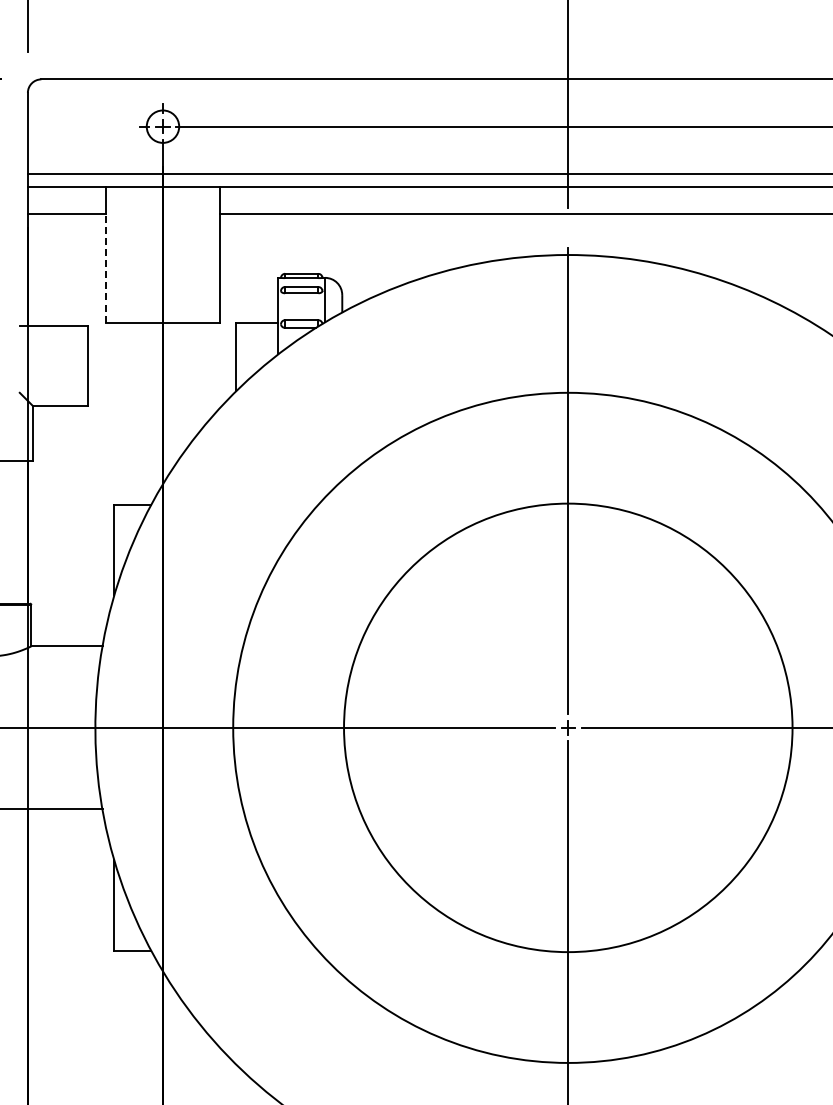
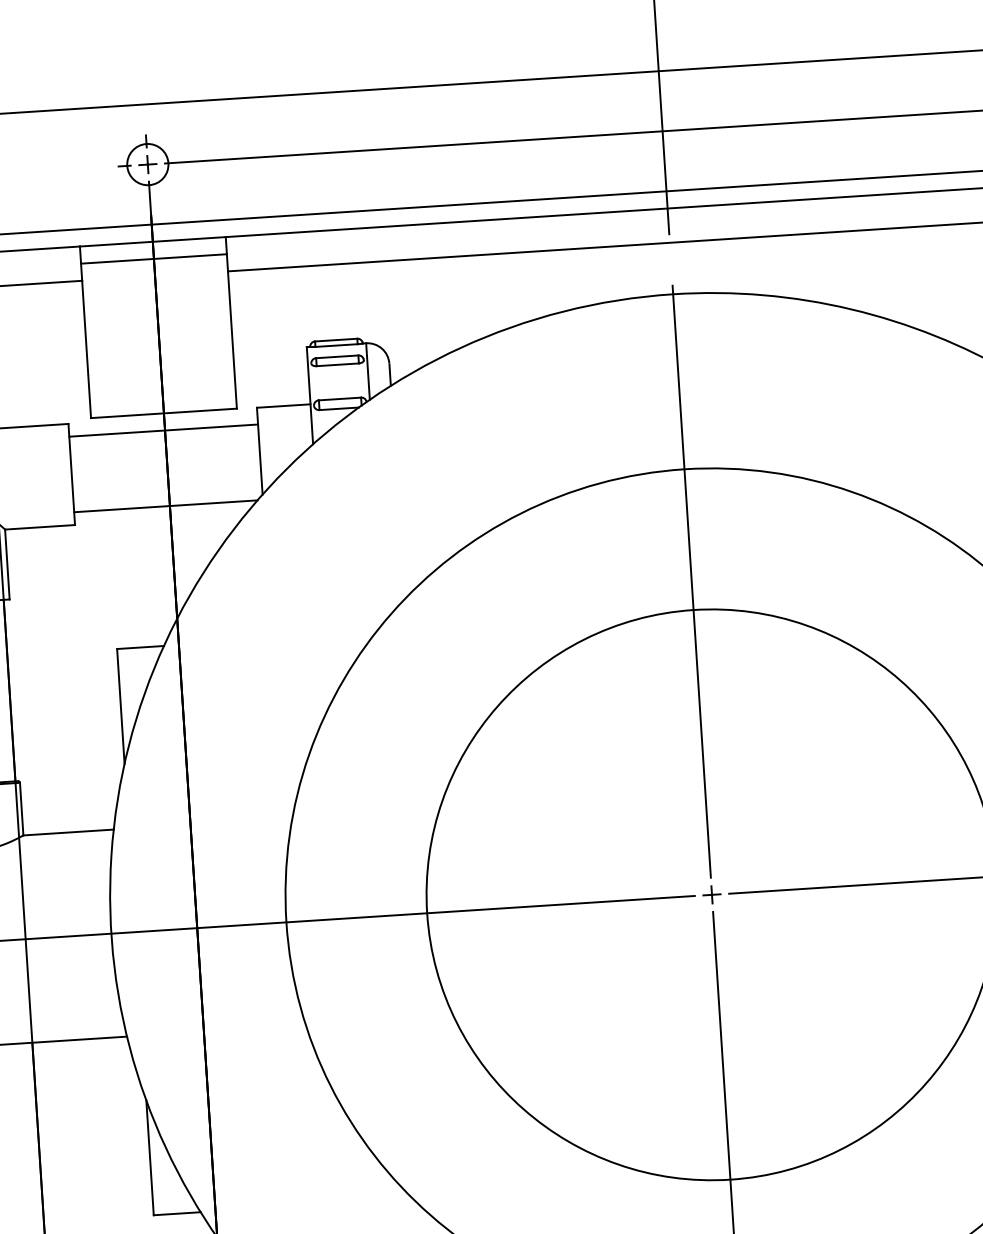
line: (162, 200) -> (153, 258), added
line: (105, 268) -> (86, 349), dashed -> solid
line: (161, 336) -> (163, 431), added
line: (159, 395) -> (165, 506), added

